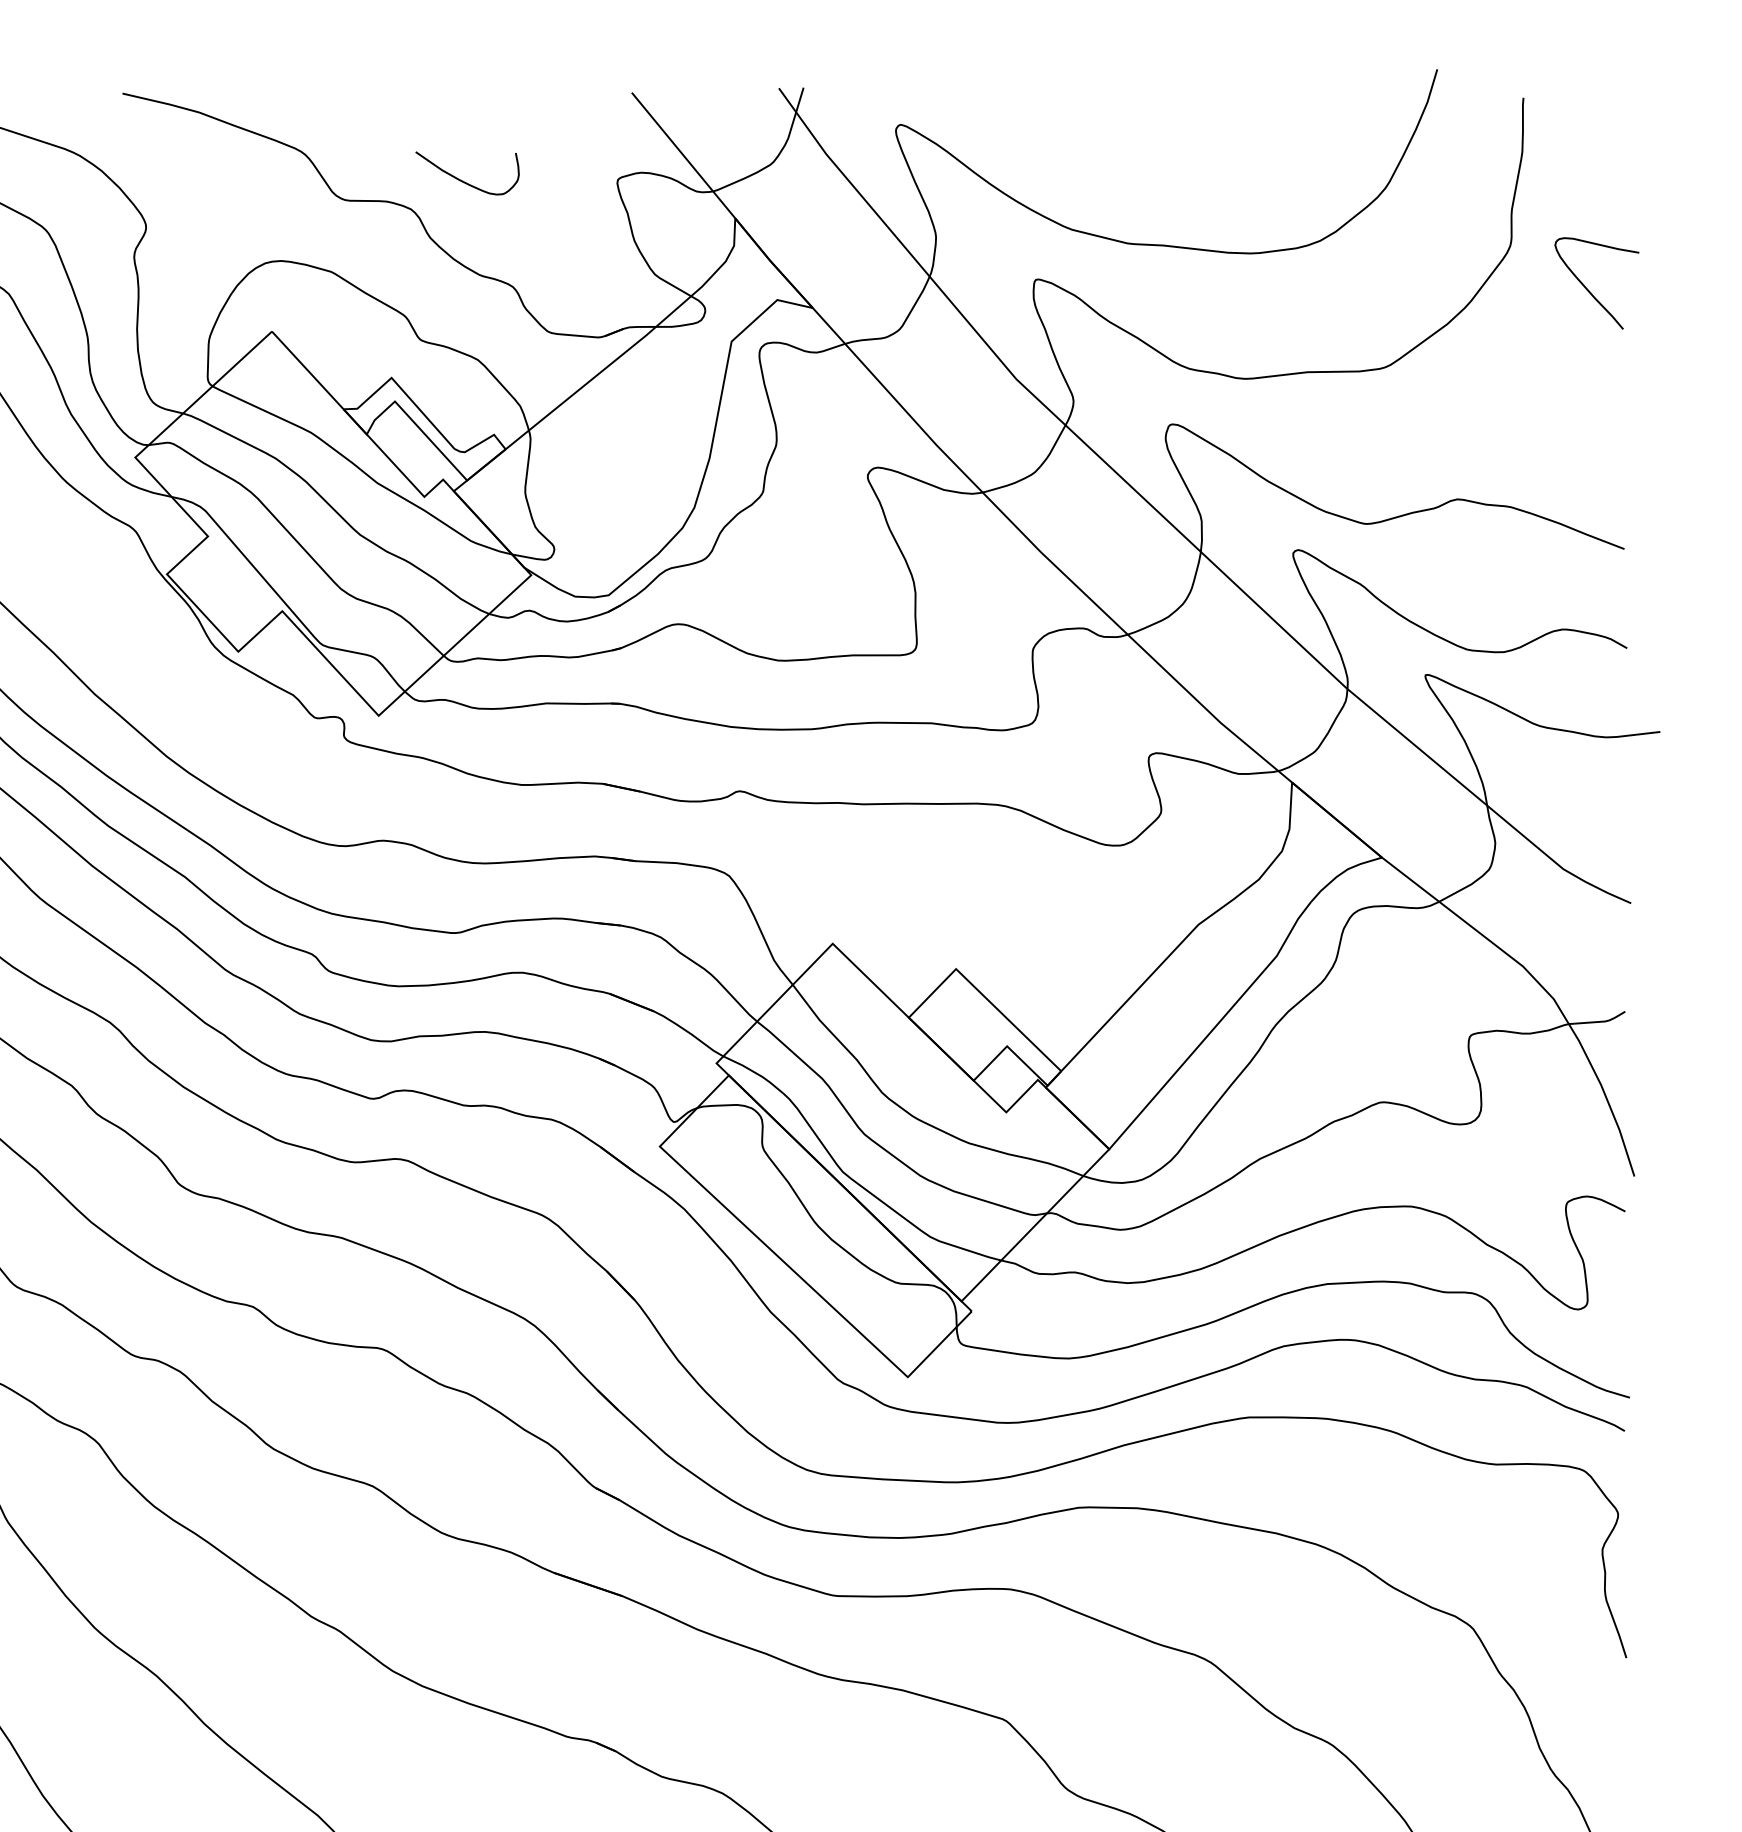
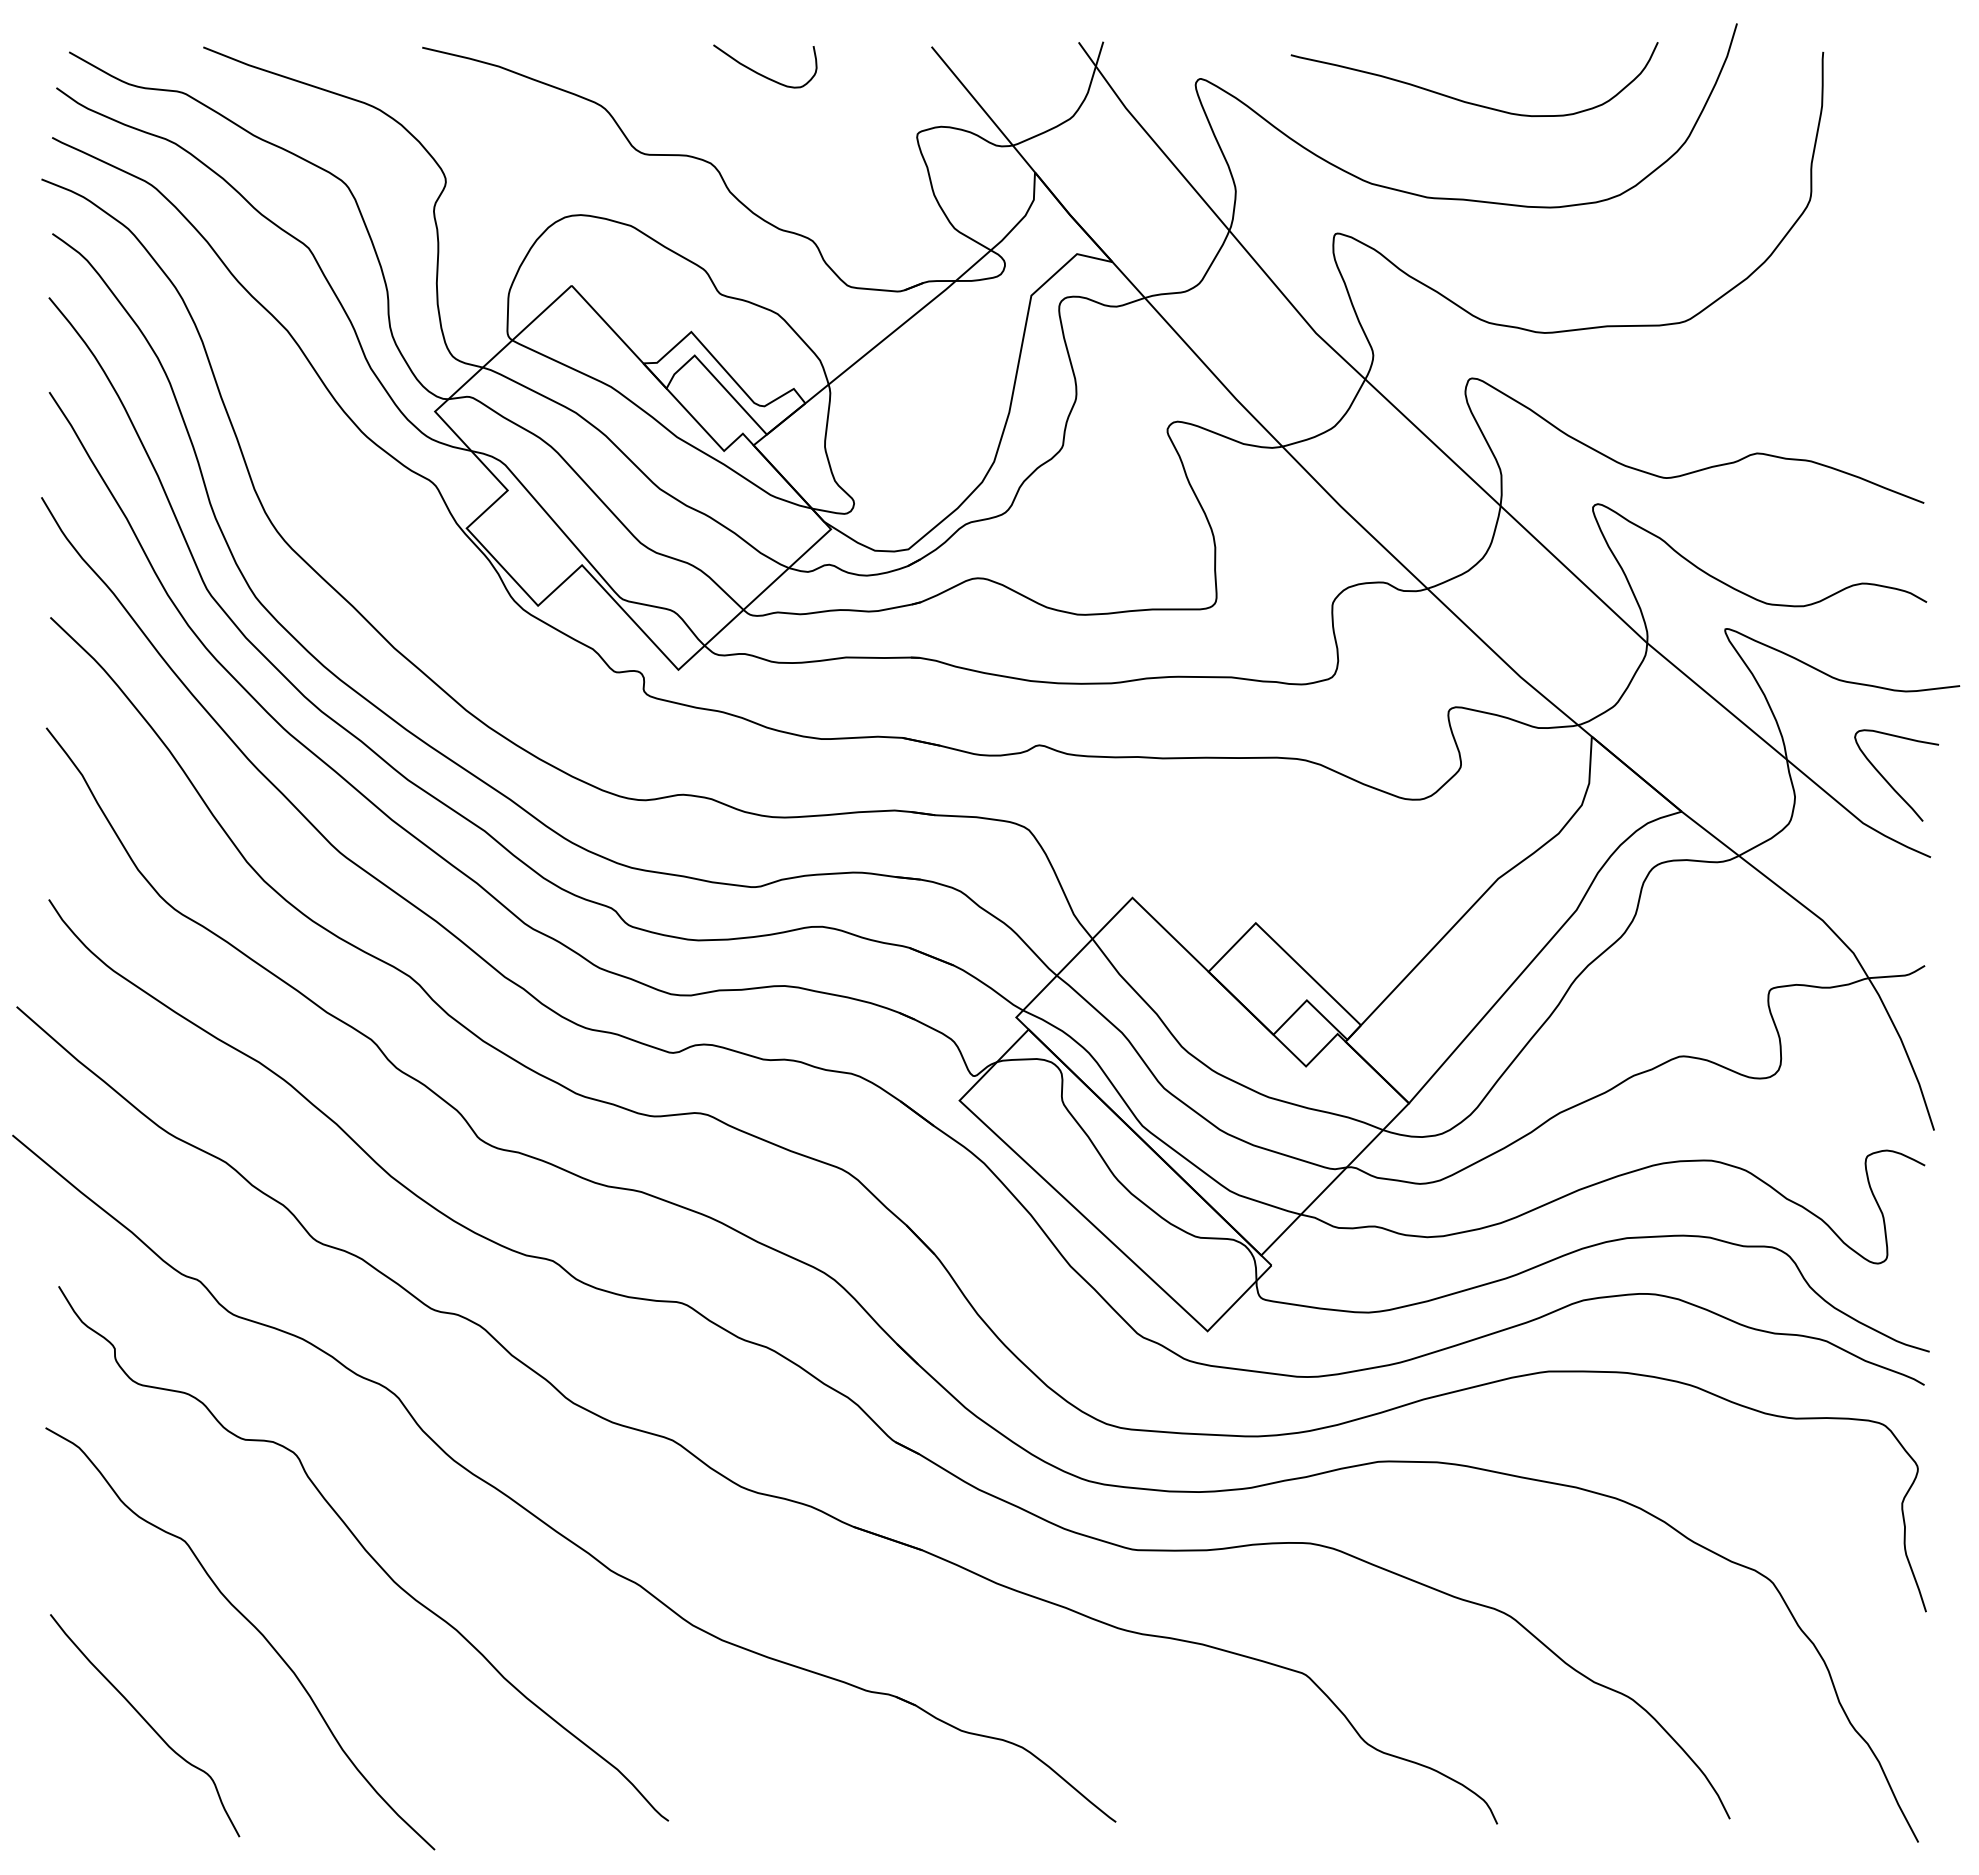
curve: (1167, 147) -> (1467, 101), added
curve: (464, 181) -> (762, 74), moved
curve: (1589, 290) -> (1889, 782), moved

